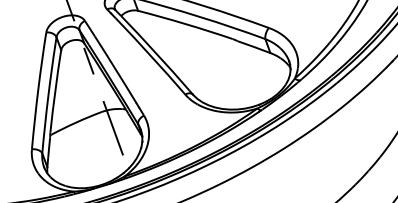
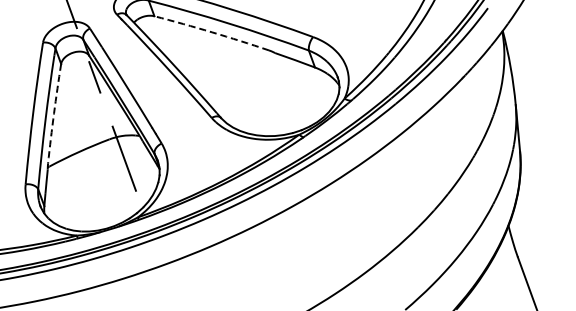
arc: (185, 24) -> (212, 32), solid -> dashed
arc: (55, 90) -> (54, 113), solid -> dashed

